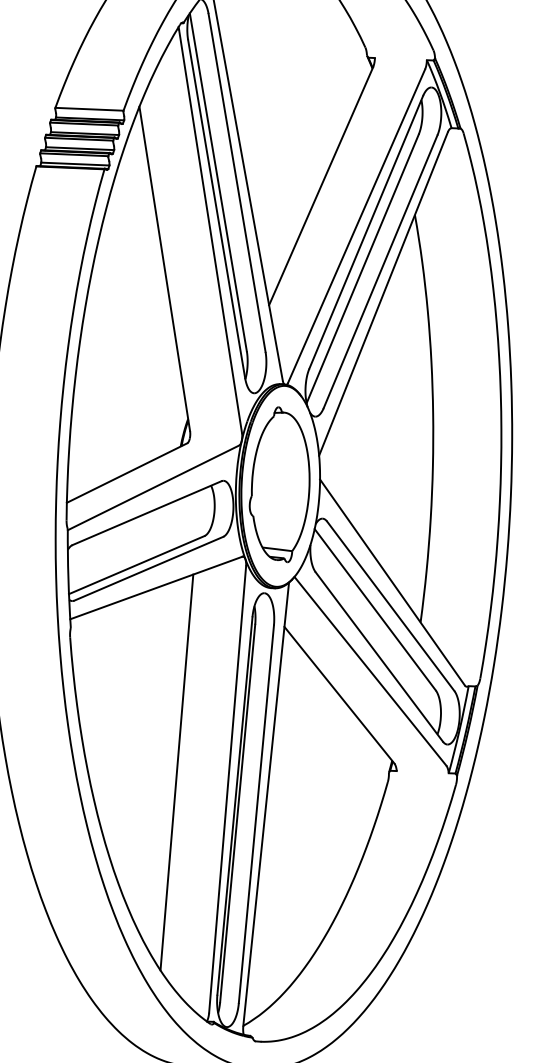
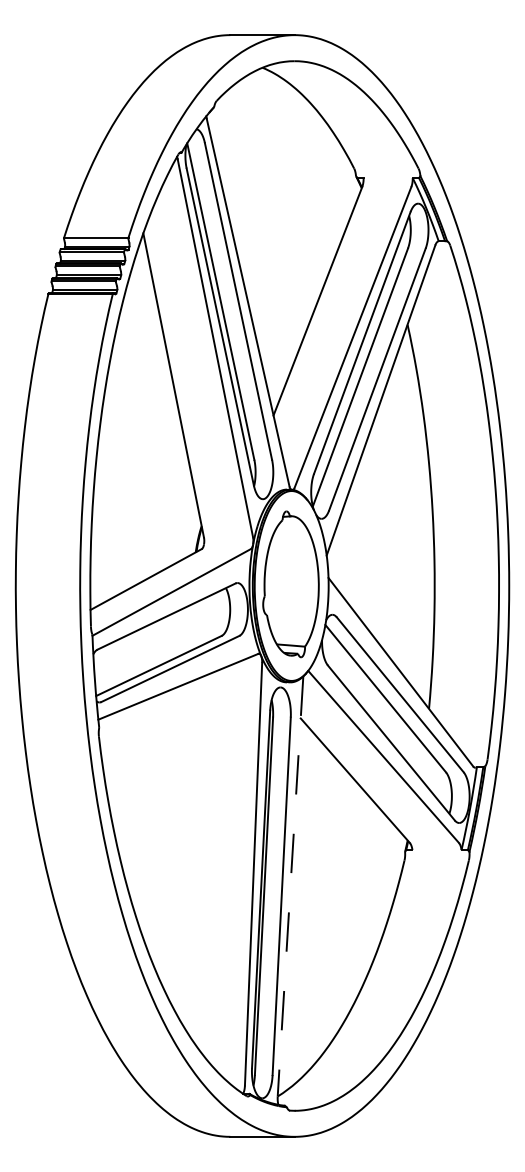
line: (176, 771) -> (204, 859), removed
line: (266, 805) -> (290, 887), solid -> dashed

